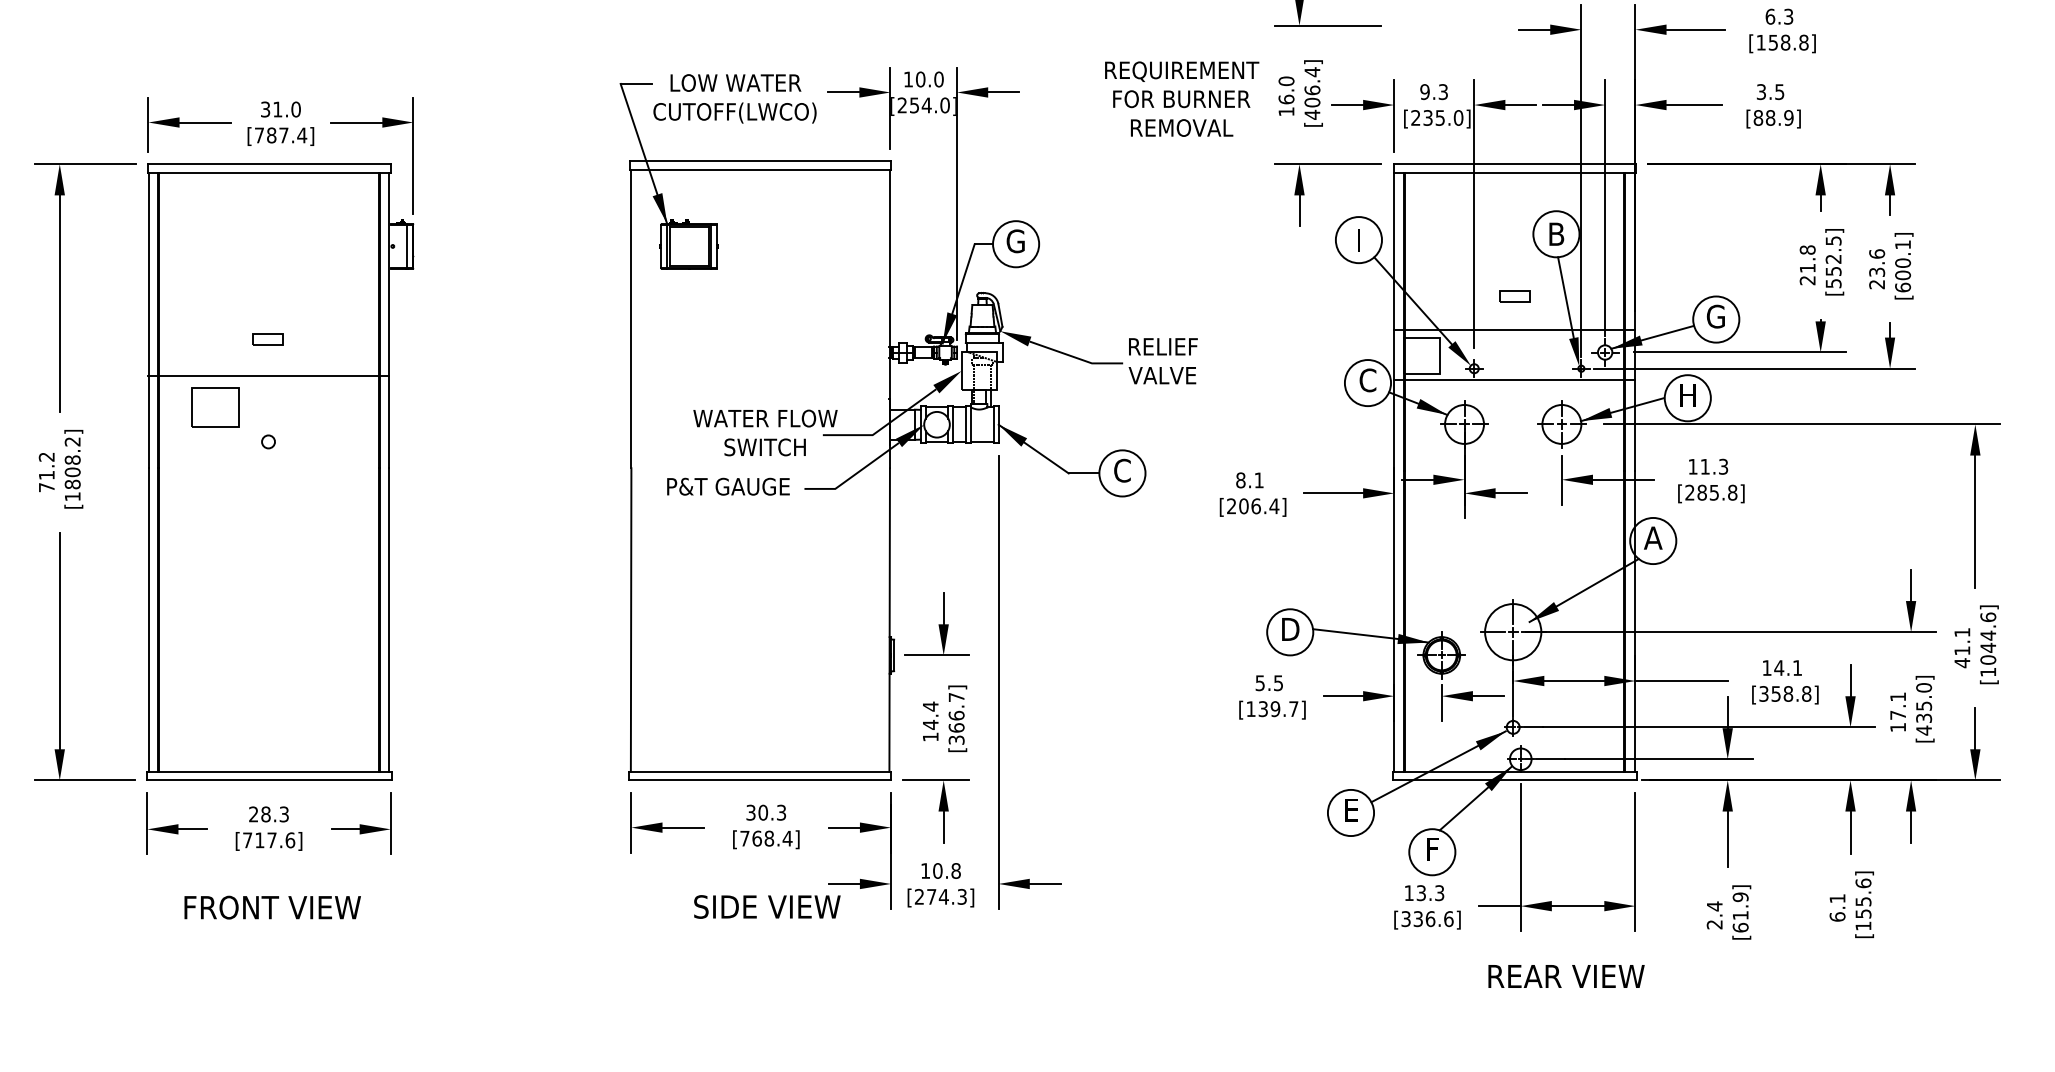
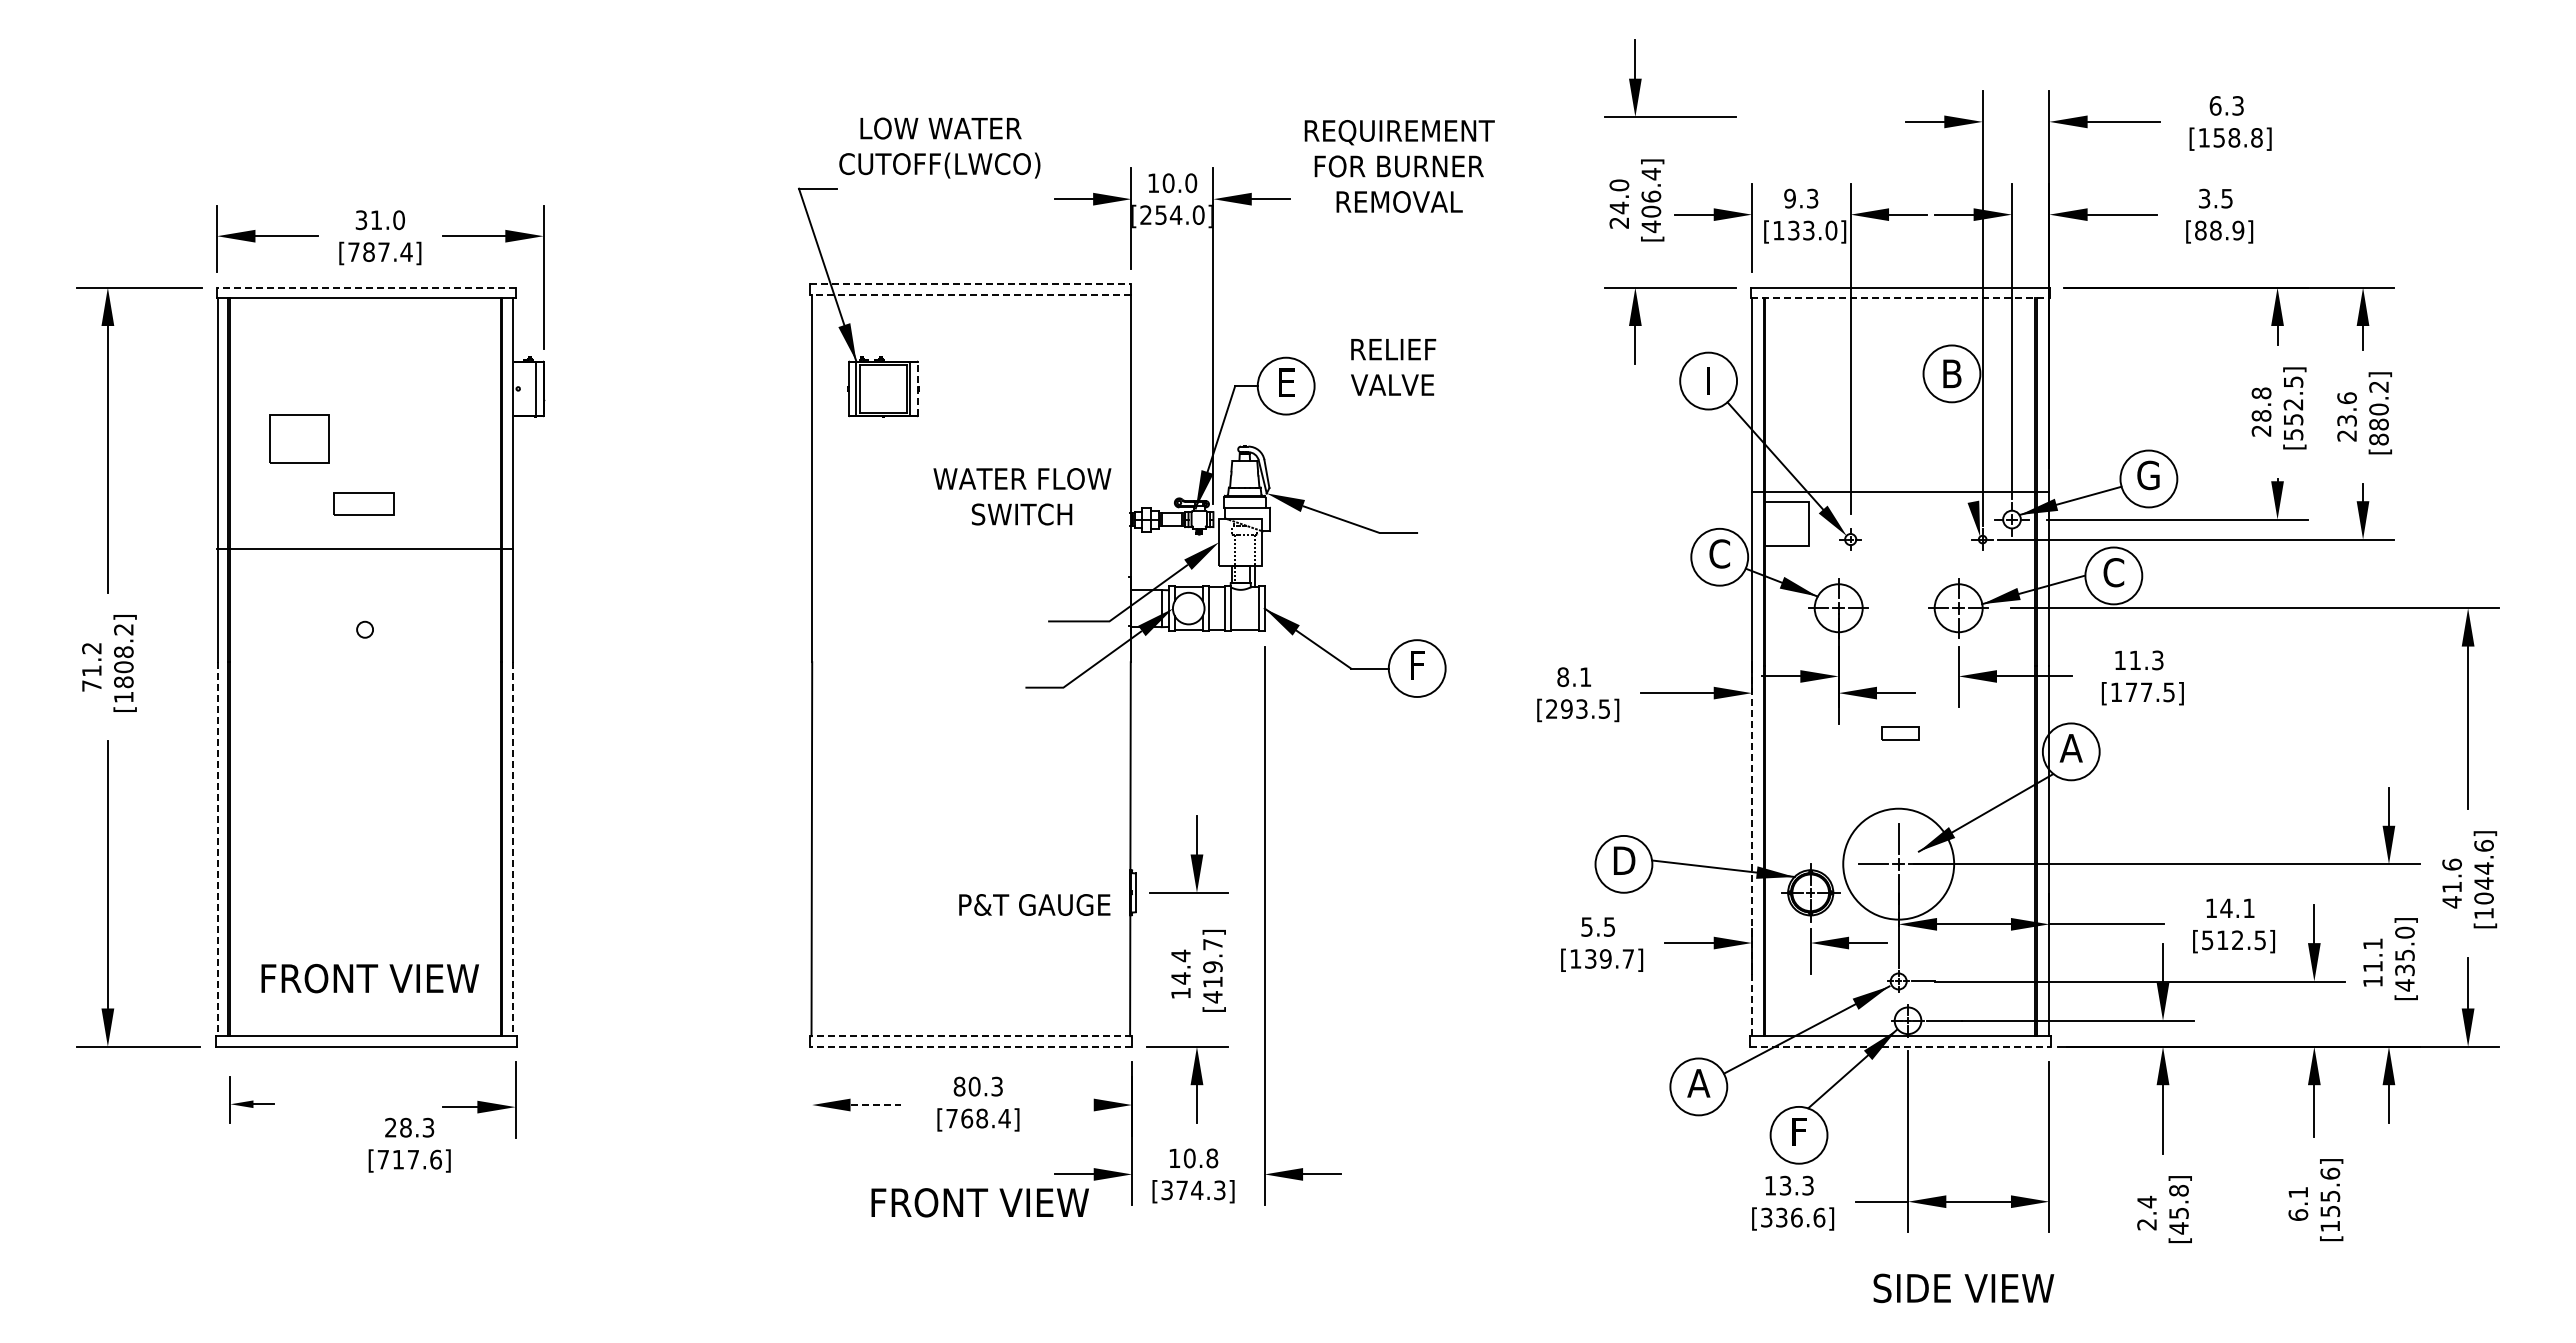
text: (734, 98) -> (939, 147), moved
text: (1181, 99) -> (1399, 166), moved
text: (1286, 104) -> (1619, 214), 16.0 -> 24.0
text: (1427, 117) -> (1793, 230), [235.0] -> [133.0]
line: (759, 160) -> (970, 283), solid -> dashed
line: (268, 164) -> (365, 287), solid -> dashed
line: (759, 169) -> (970, 294), solid -> dashed
line: (1515, 173) -> (1901, 298), solid -> dashed
text: (1015, 241) -> (1285, 382), G -> E
line: (716, 246) -> (917, 388), solid -> dashed
text: (1902, 266) -> (2378, 413), [600.1] -> [880.2]
text: (1807, 268) -> (2261, 415), 21.8 -> 28.8
part: (1514, 296) -> (1900, 733), moved
line: (1565, 297) -> (1963, 451), removed
part: (267, 339) -> (363, 503), size x1.6
text: (1163, 361) -> (1393, 367), moved
line: (1514, 379) -> (1900, 552), removed
text: (1687, 395) -> (2113, 572), H -> C
part: (215, 406) -> (299, 438), moved
text: (765, 432) -> (1022, 496), moved
text: (1122, 470) -> (1417, 664), C -> F
text: (728, 486) -> (1034, 904), moved
text: (1711, 492) -> (2142, 692), [285.8] -> [177.5]
text: (1259, 505) -> (1585, 708), [206.4] -> [293.5]
line: (148, 620) -> (217, 849), solid -> dashed
line: (388, 620) -> (513, 849), solid -> dashed
line: (1394, 621) -> (1752, 851), solid -> dashed
circle: (1513, 631) -> (1898, 863), size x1.6
text: (1961, 632) -> (2451, 864), 41.1 -> 41.6
text: (1785, 694) -> (2234, 940), [358.8] -> [512.5]
text: (1897, 715) -> (2372, 966), 17.1 -> 11.1
text: (956, 728) -> (1212, 982), [366.7] -> [419.7]
line: (759, 772) -> (970, 1036), solid -> dashed
line: (759, 780) -> (970, 1046), solid -> dashed
line: (1514, 780) -> (1900, 1046), solid -> dashed
text: (1350, 810) -> (1698, 1083), E -> A
text: (750, 812) -> (959, 1086), 30.3 -> 80.3
line: (631, 822) -> (812, 1098), removed
part: (177, 823) -> (252, 1099), size x0.6
text: (268, 828) -> (409, 1144), moved
line: (683, 828) -> (876, 1105), solid -> dashed
line: (844, 828) -> (1074, 1105), removed
text: (918, 897) -> (1166, 1190), [274.3] -> [374.3]
text: (767, 906) -> (979, 1202), SIDE VIEW -> FRONT VIEW
text: (272, 907) -> (369, 978), moved
text: (1740, 912) -> (2178, 1209), [61.9] -> [45.8]
text: (1566, 976) -> (1964, 1288), REAR VIEW -> SIDE VIEW

